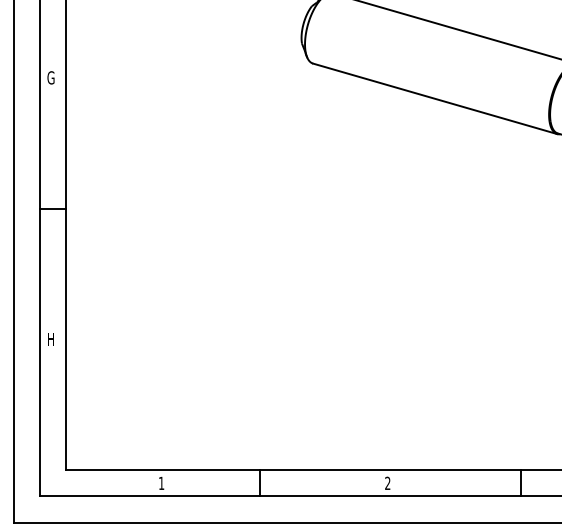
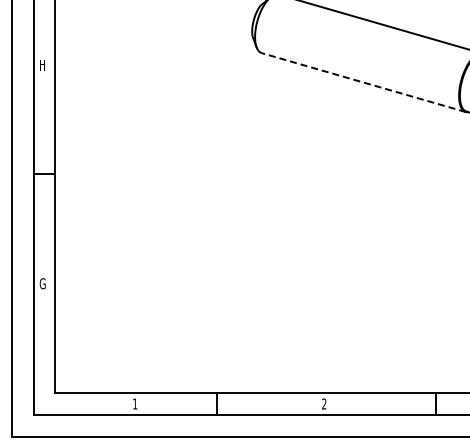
text: (50, 77) -> (42, 64), G -> H
line: (434, 98) -> (363, 82), solid -> dashed
text: (50, 339) -> (42, 283), H -> G

